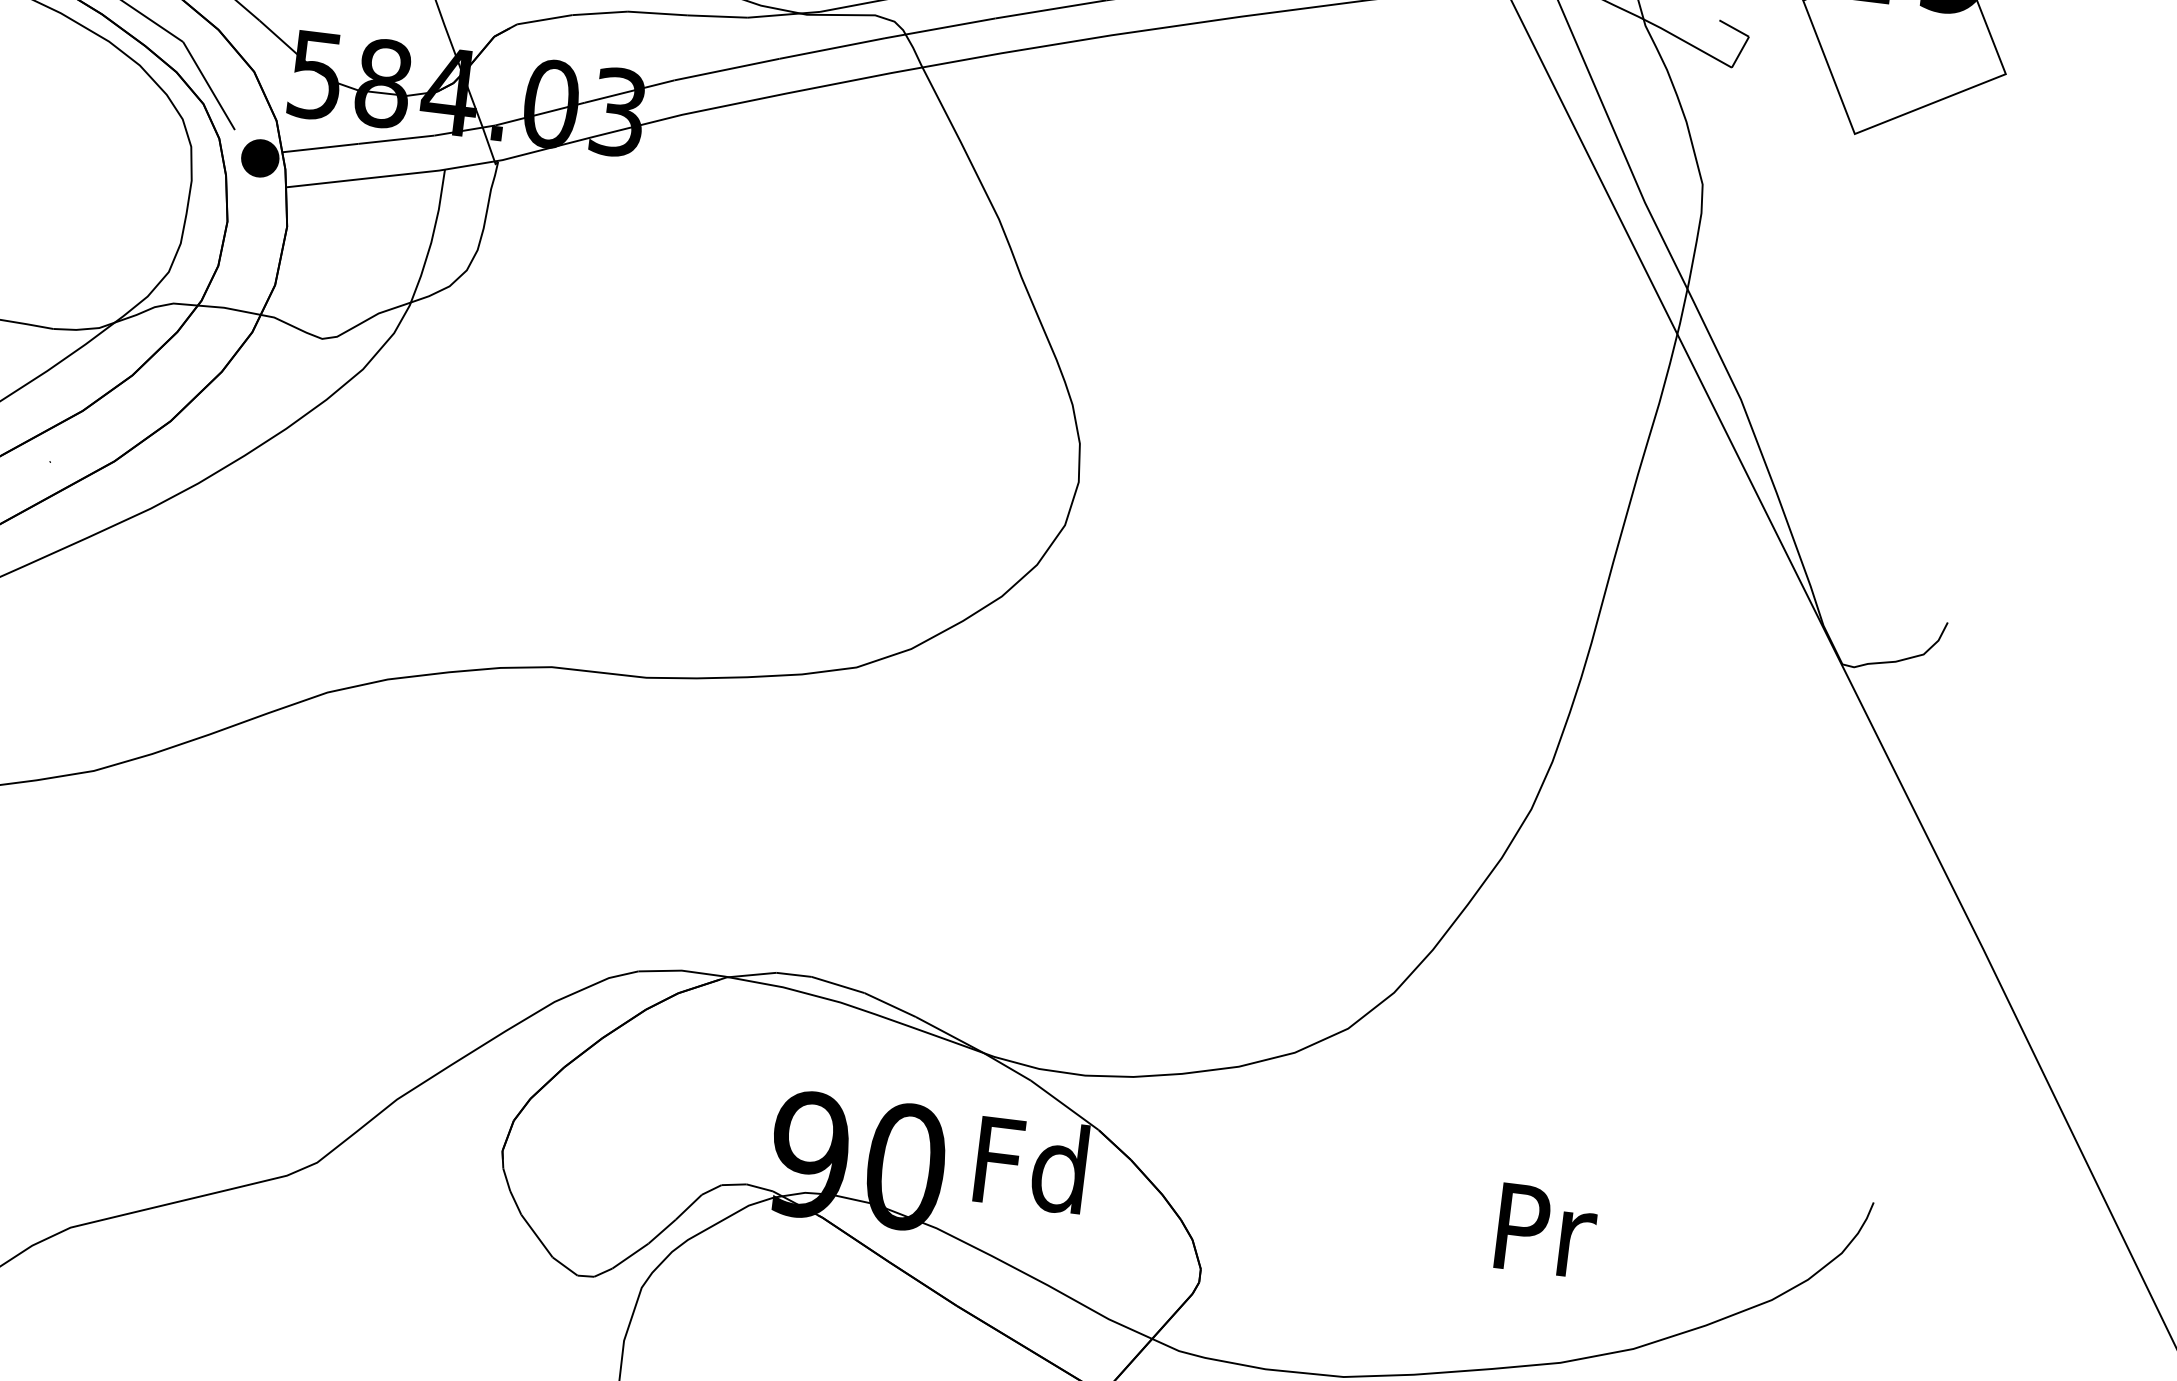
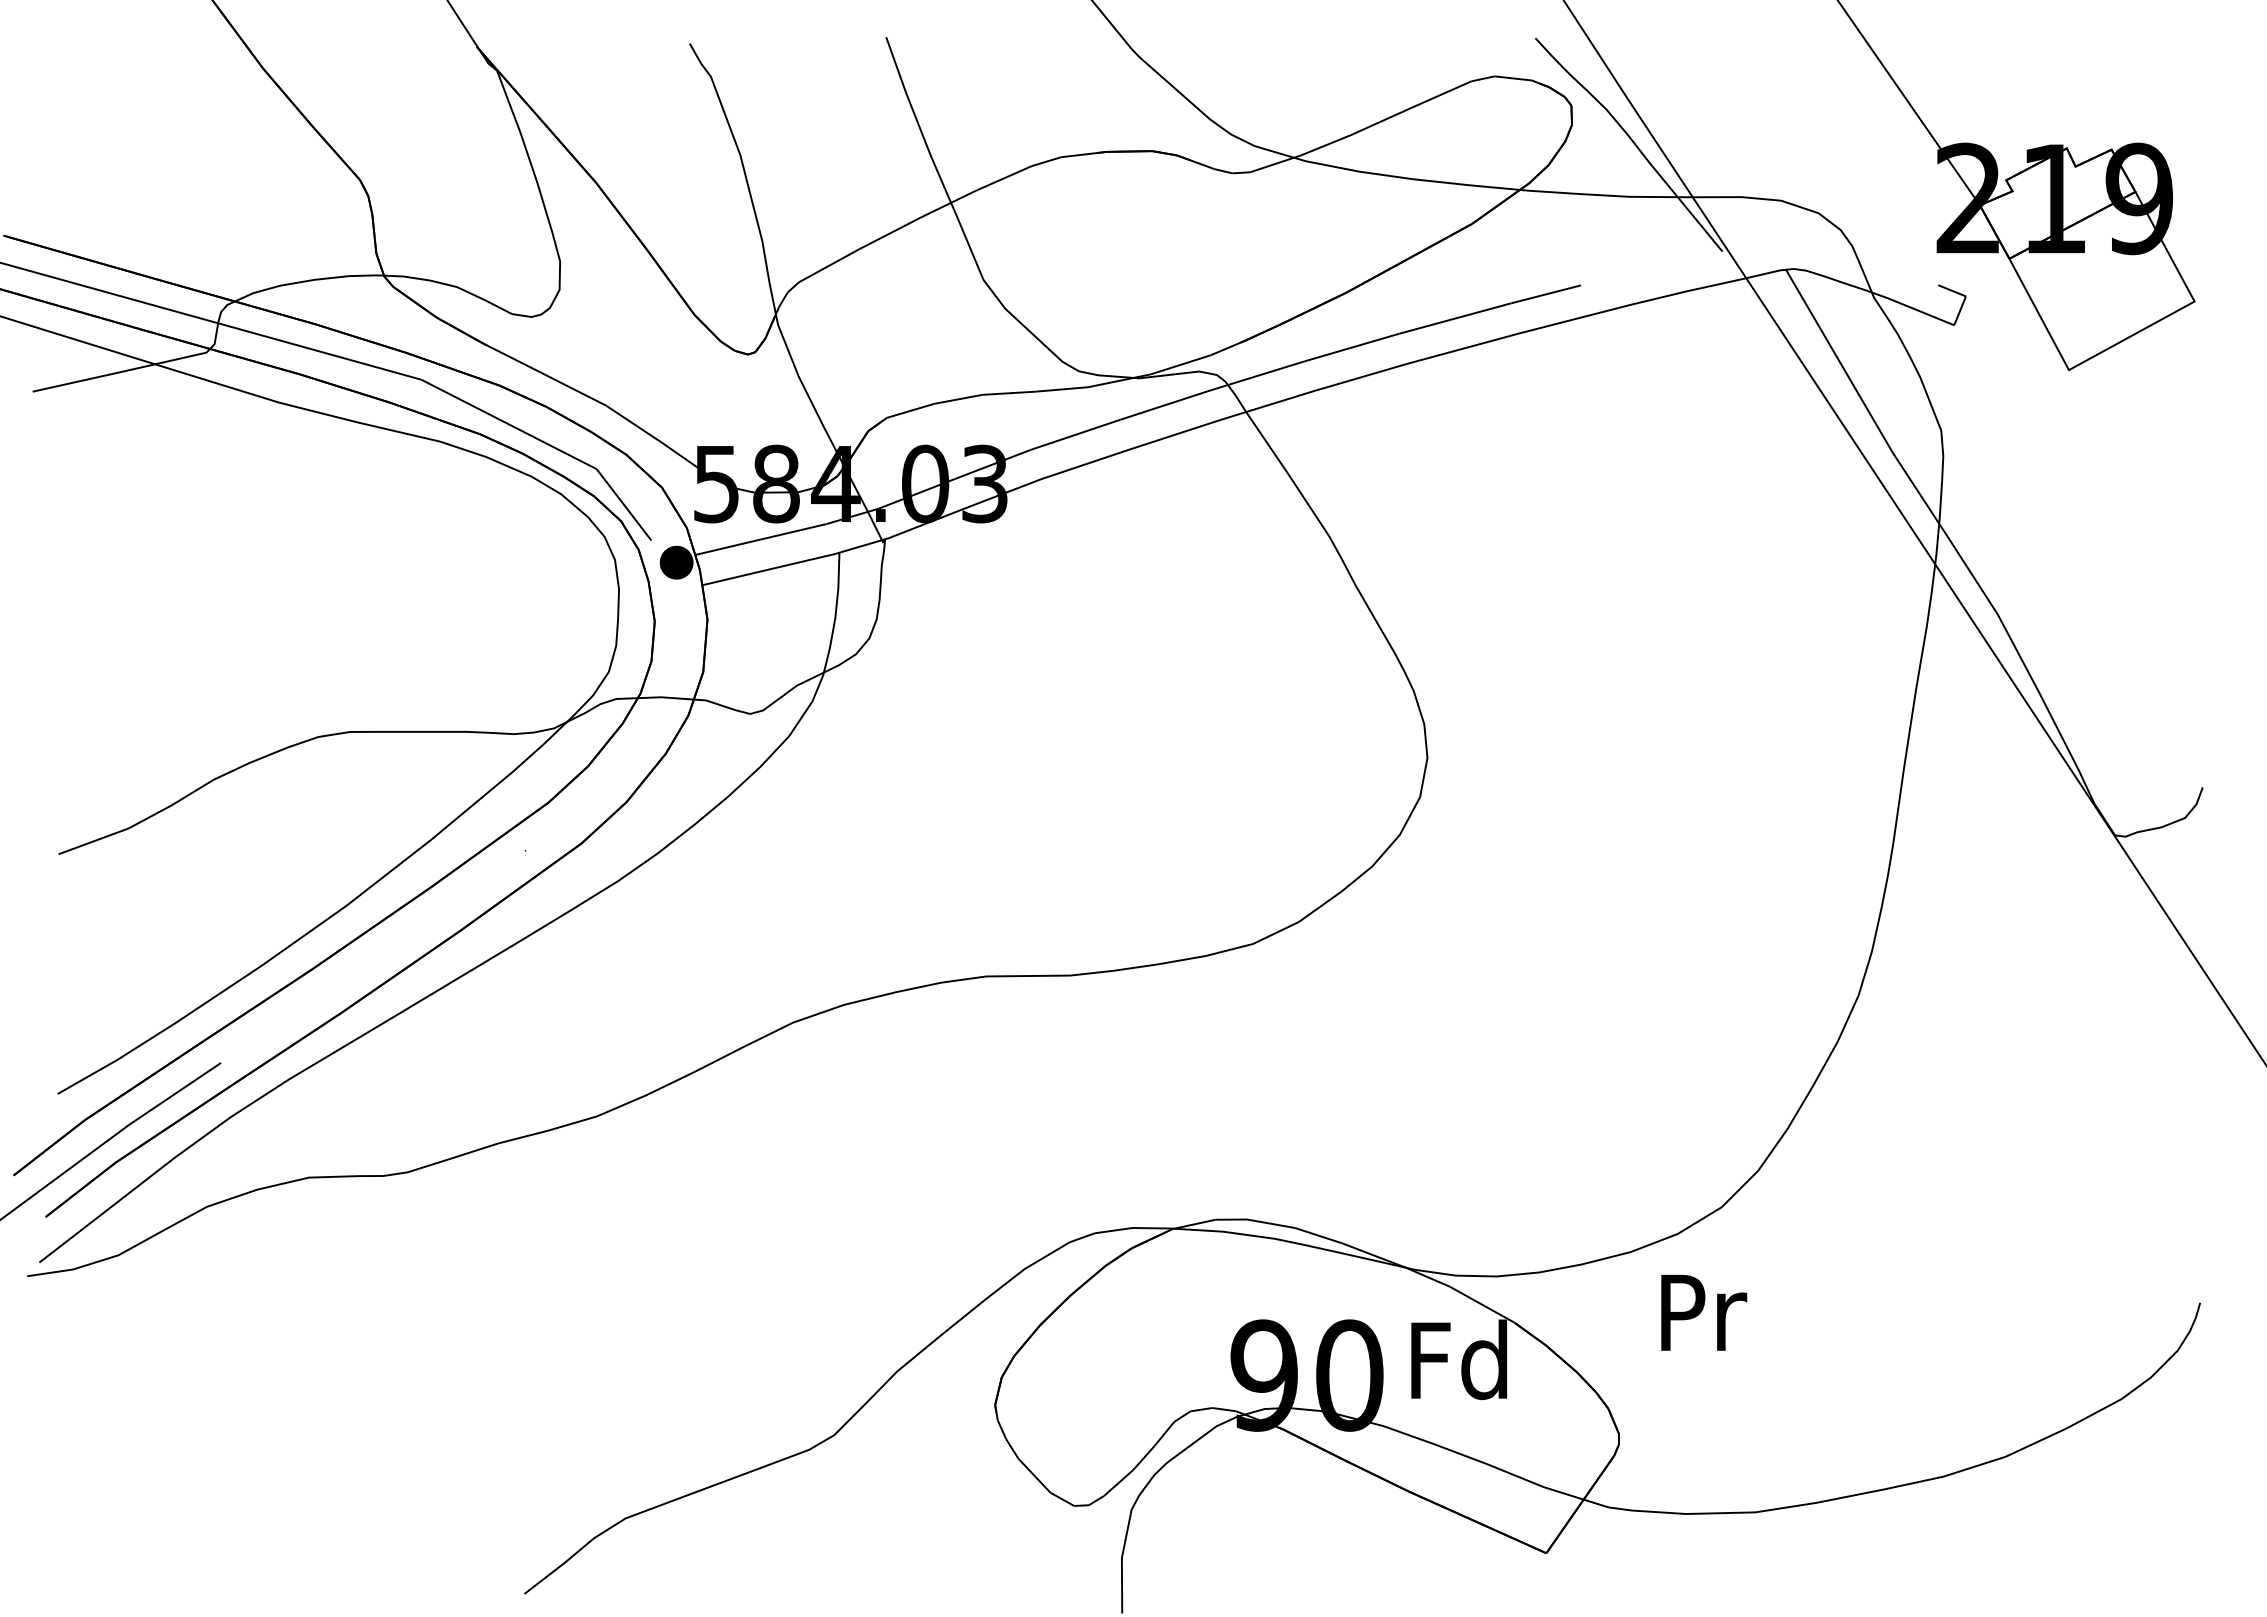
text: (1547, 1230) -> (1704, 1312), moved

